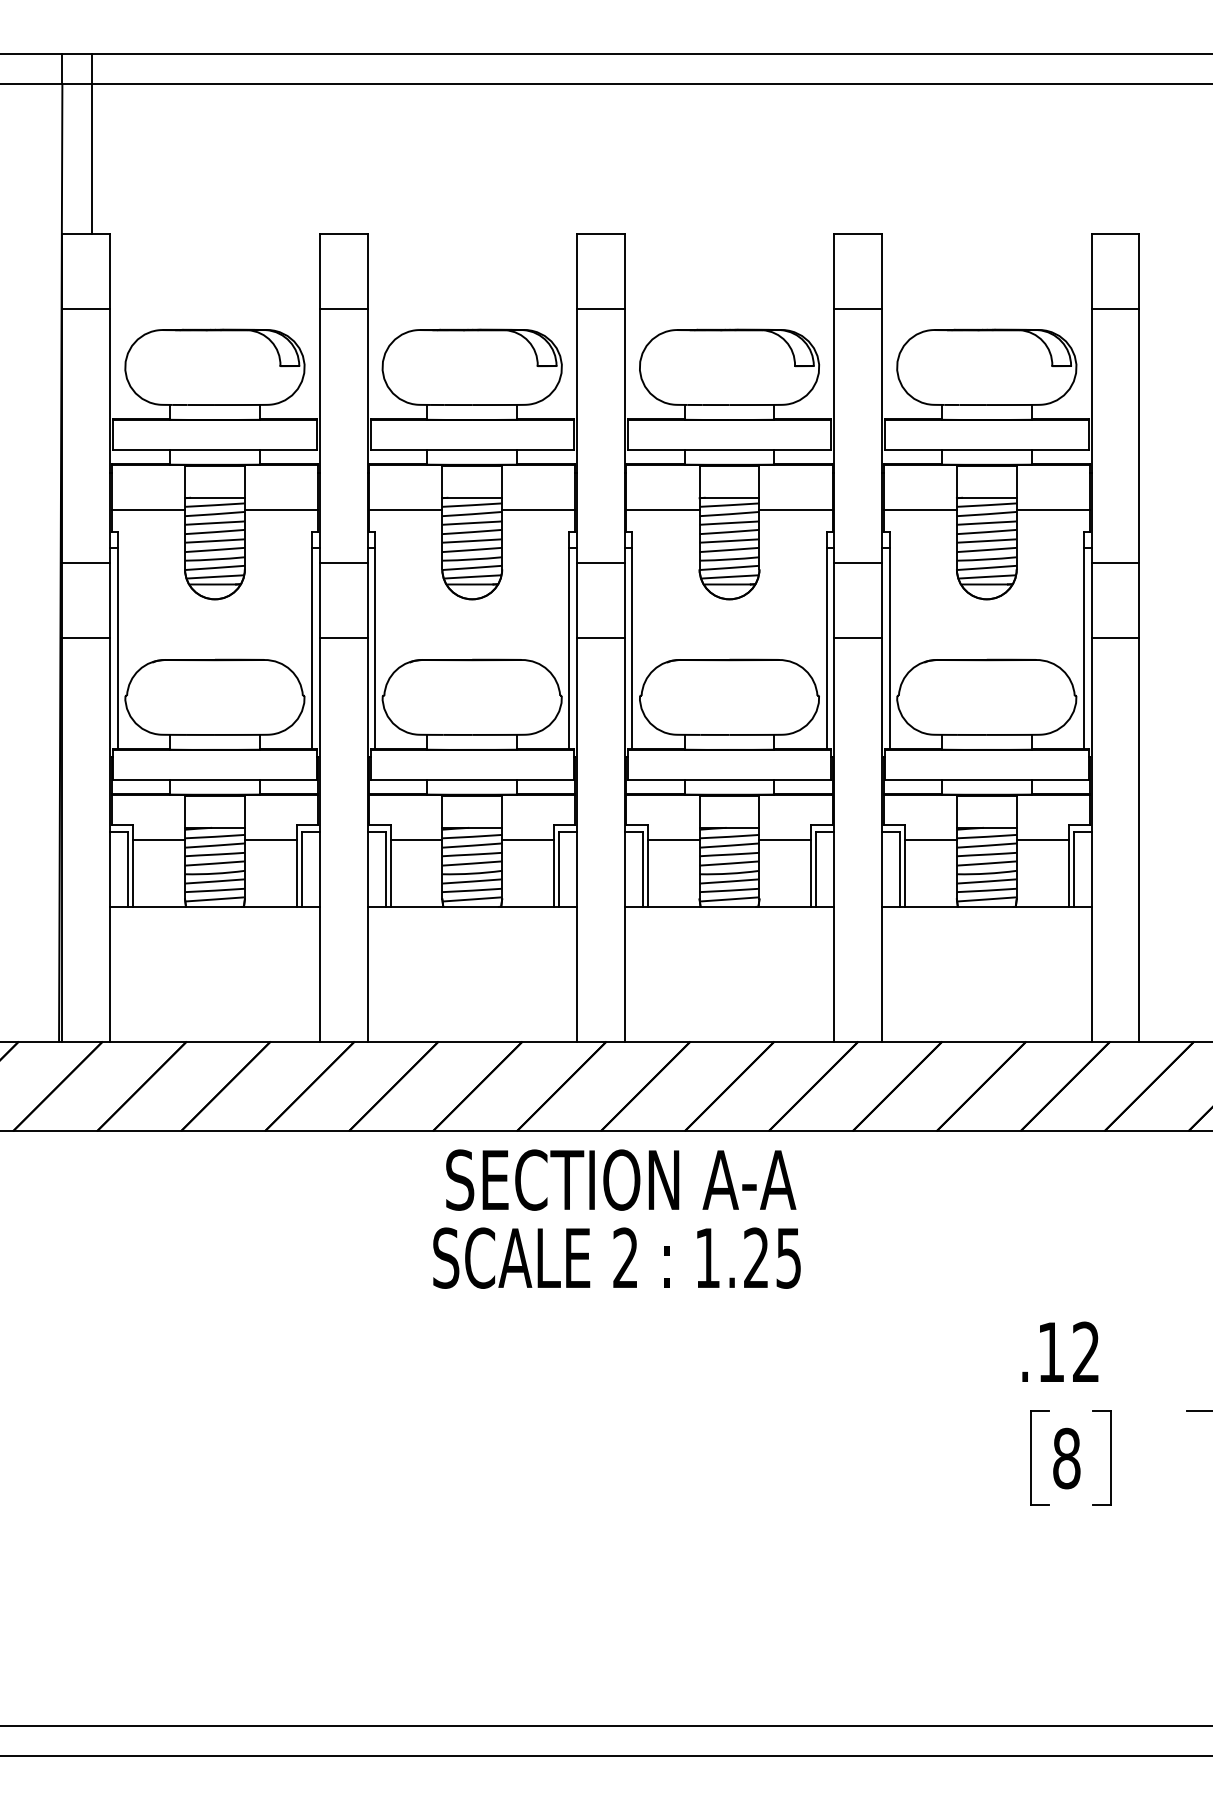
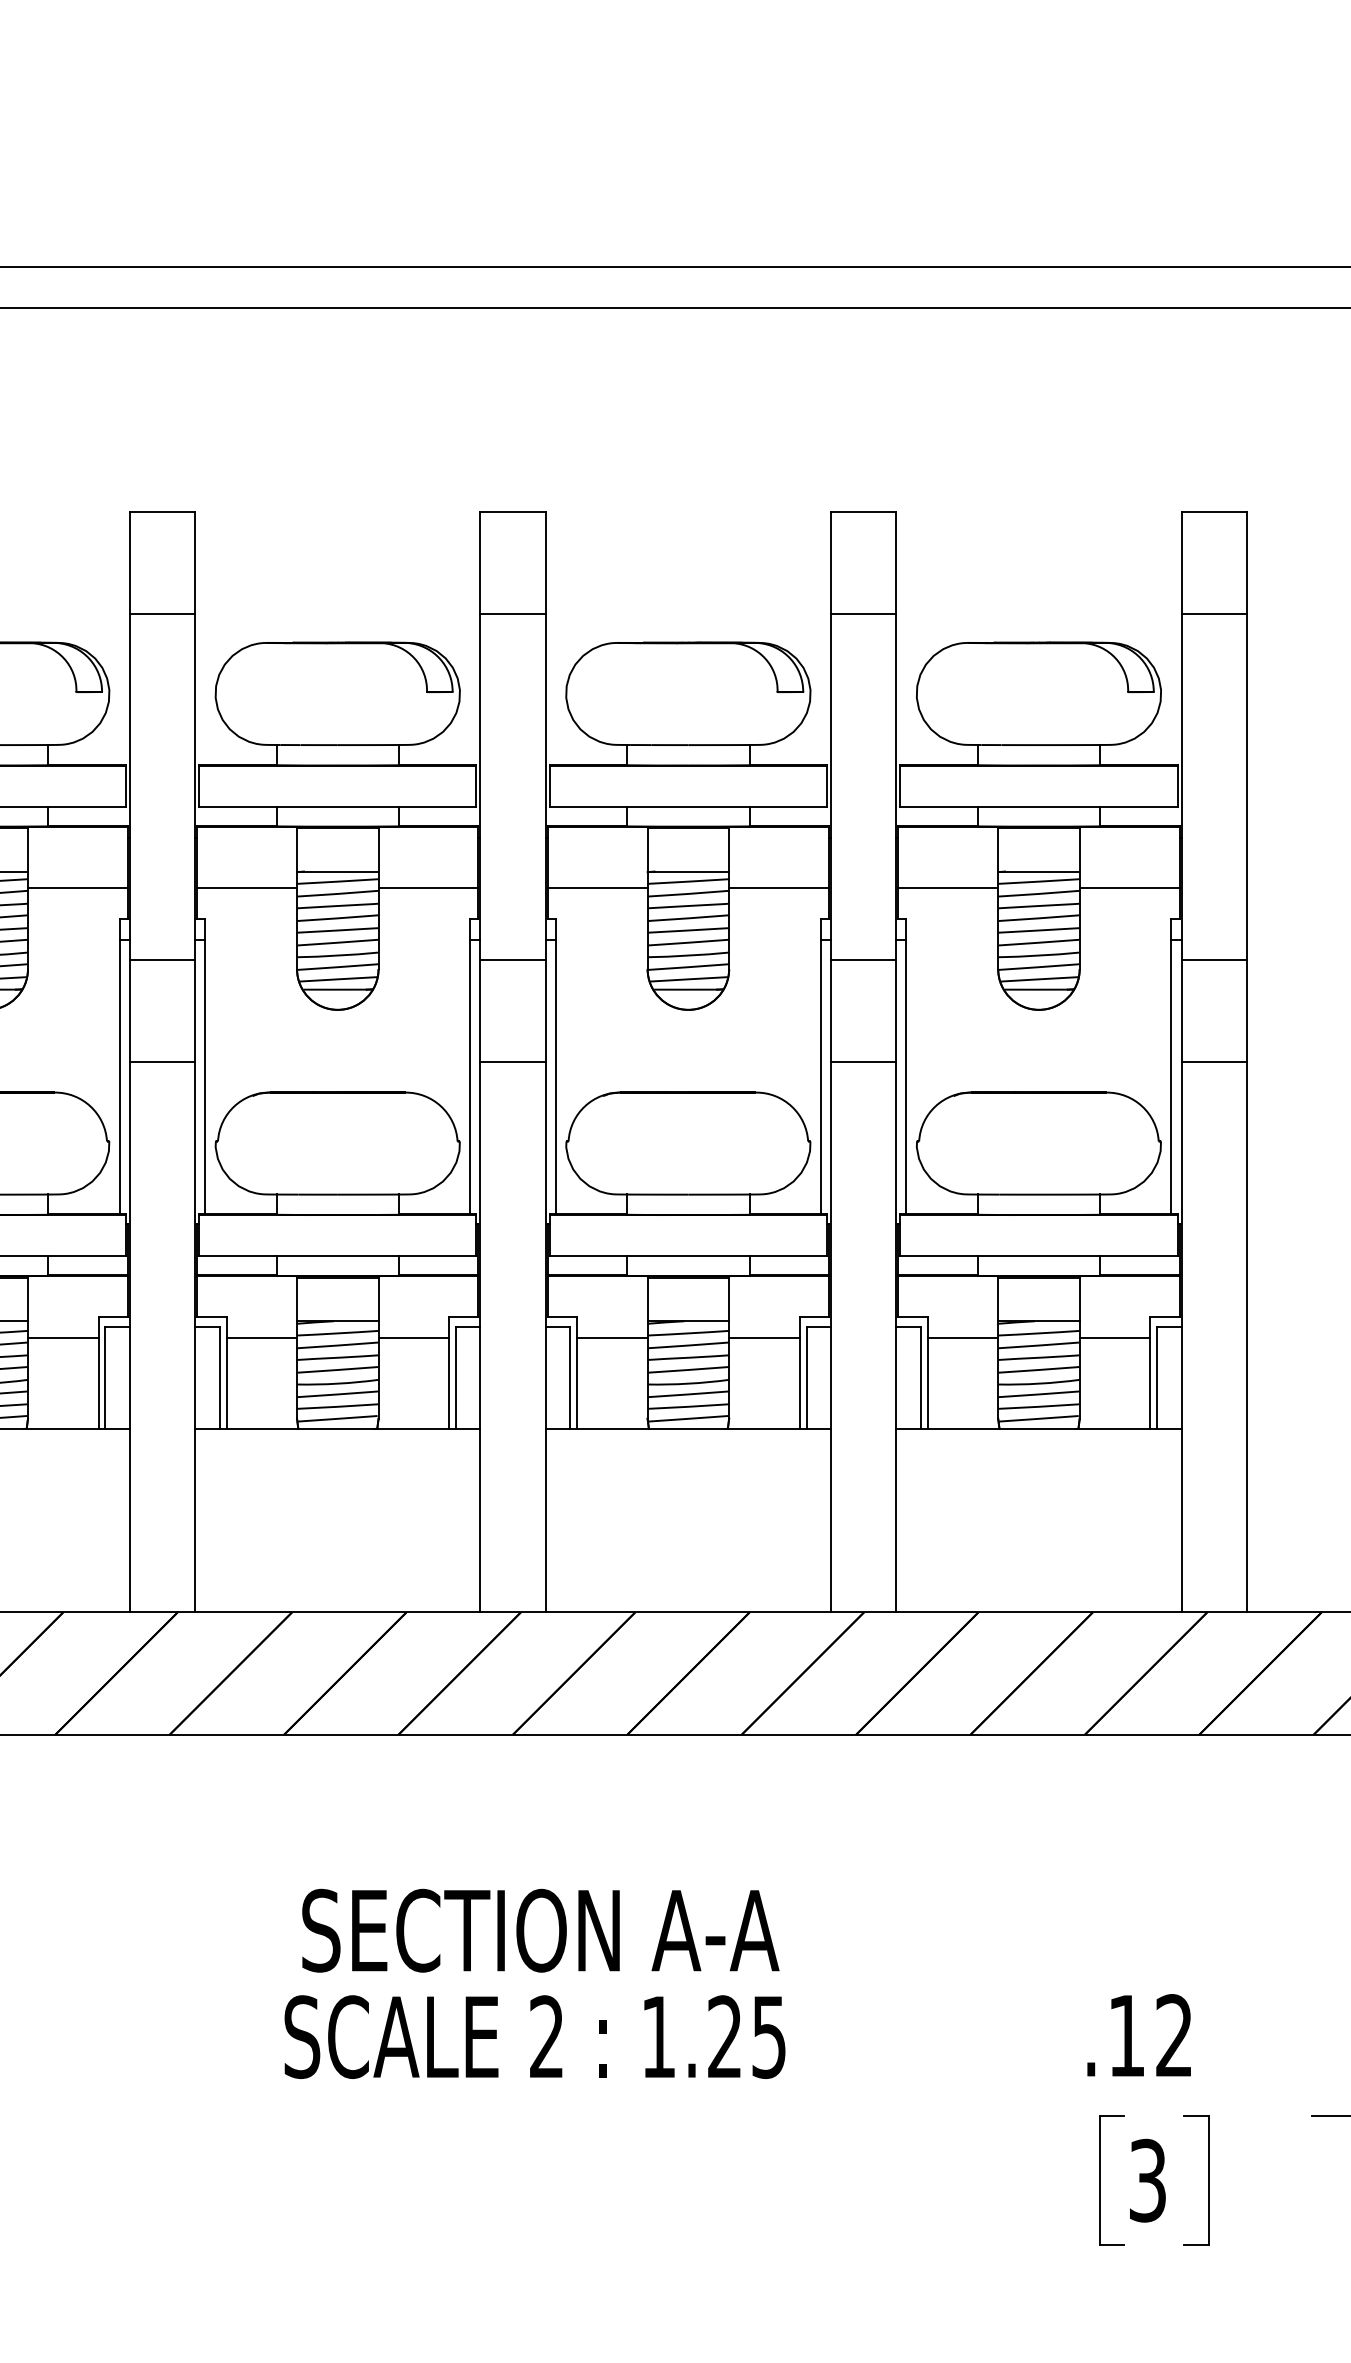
text: (616, 1218) -> (534, 1983), moved
text: (1066, 1458) -> (1147, 2180), 8 -> 3

